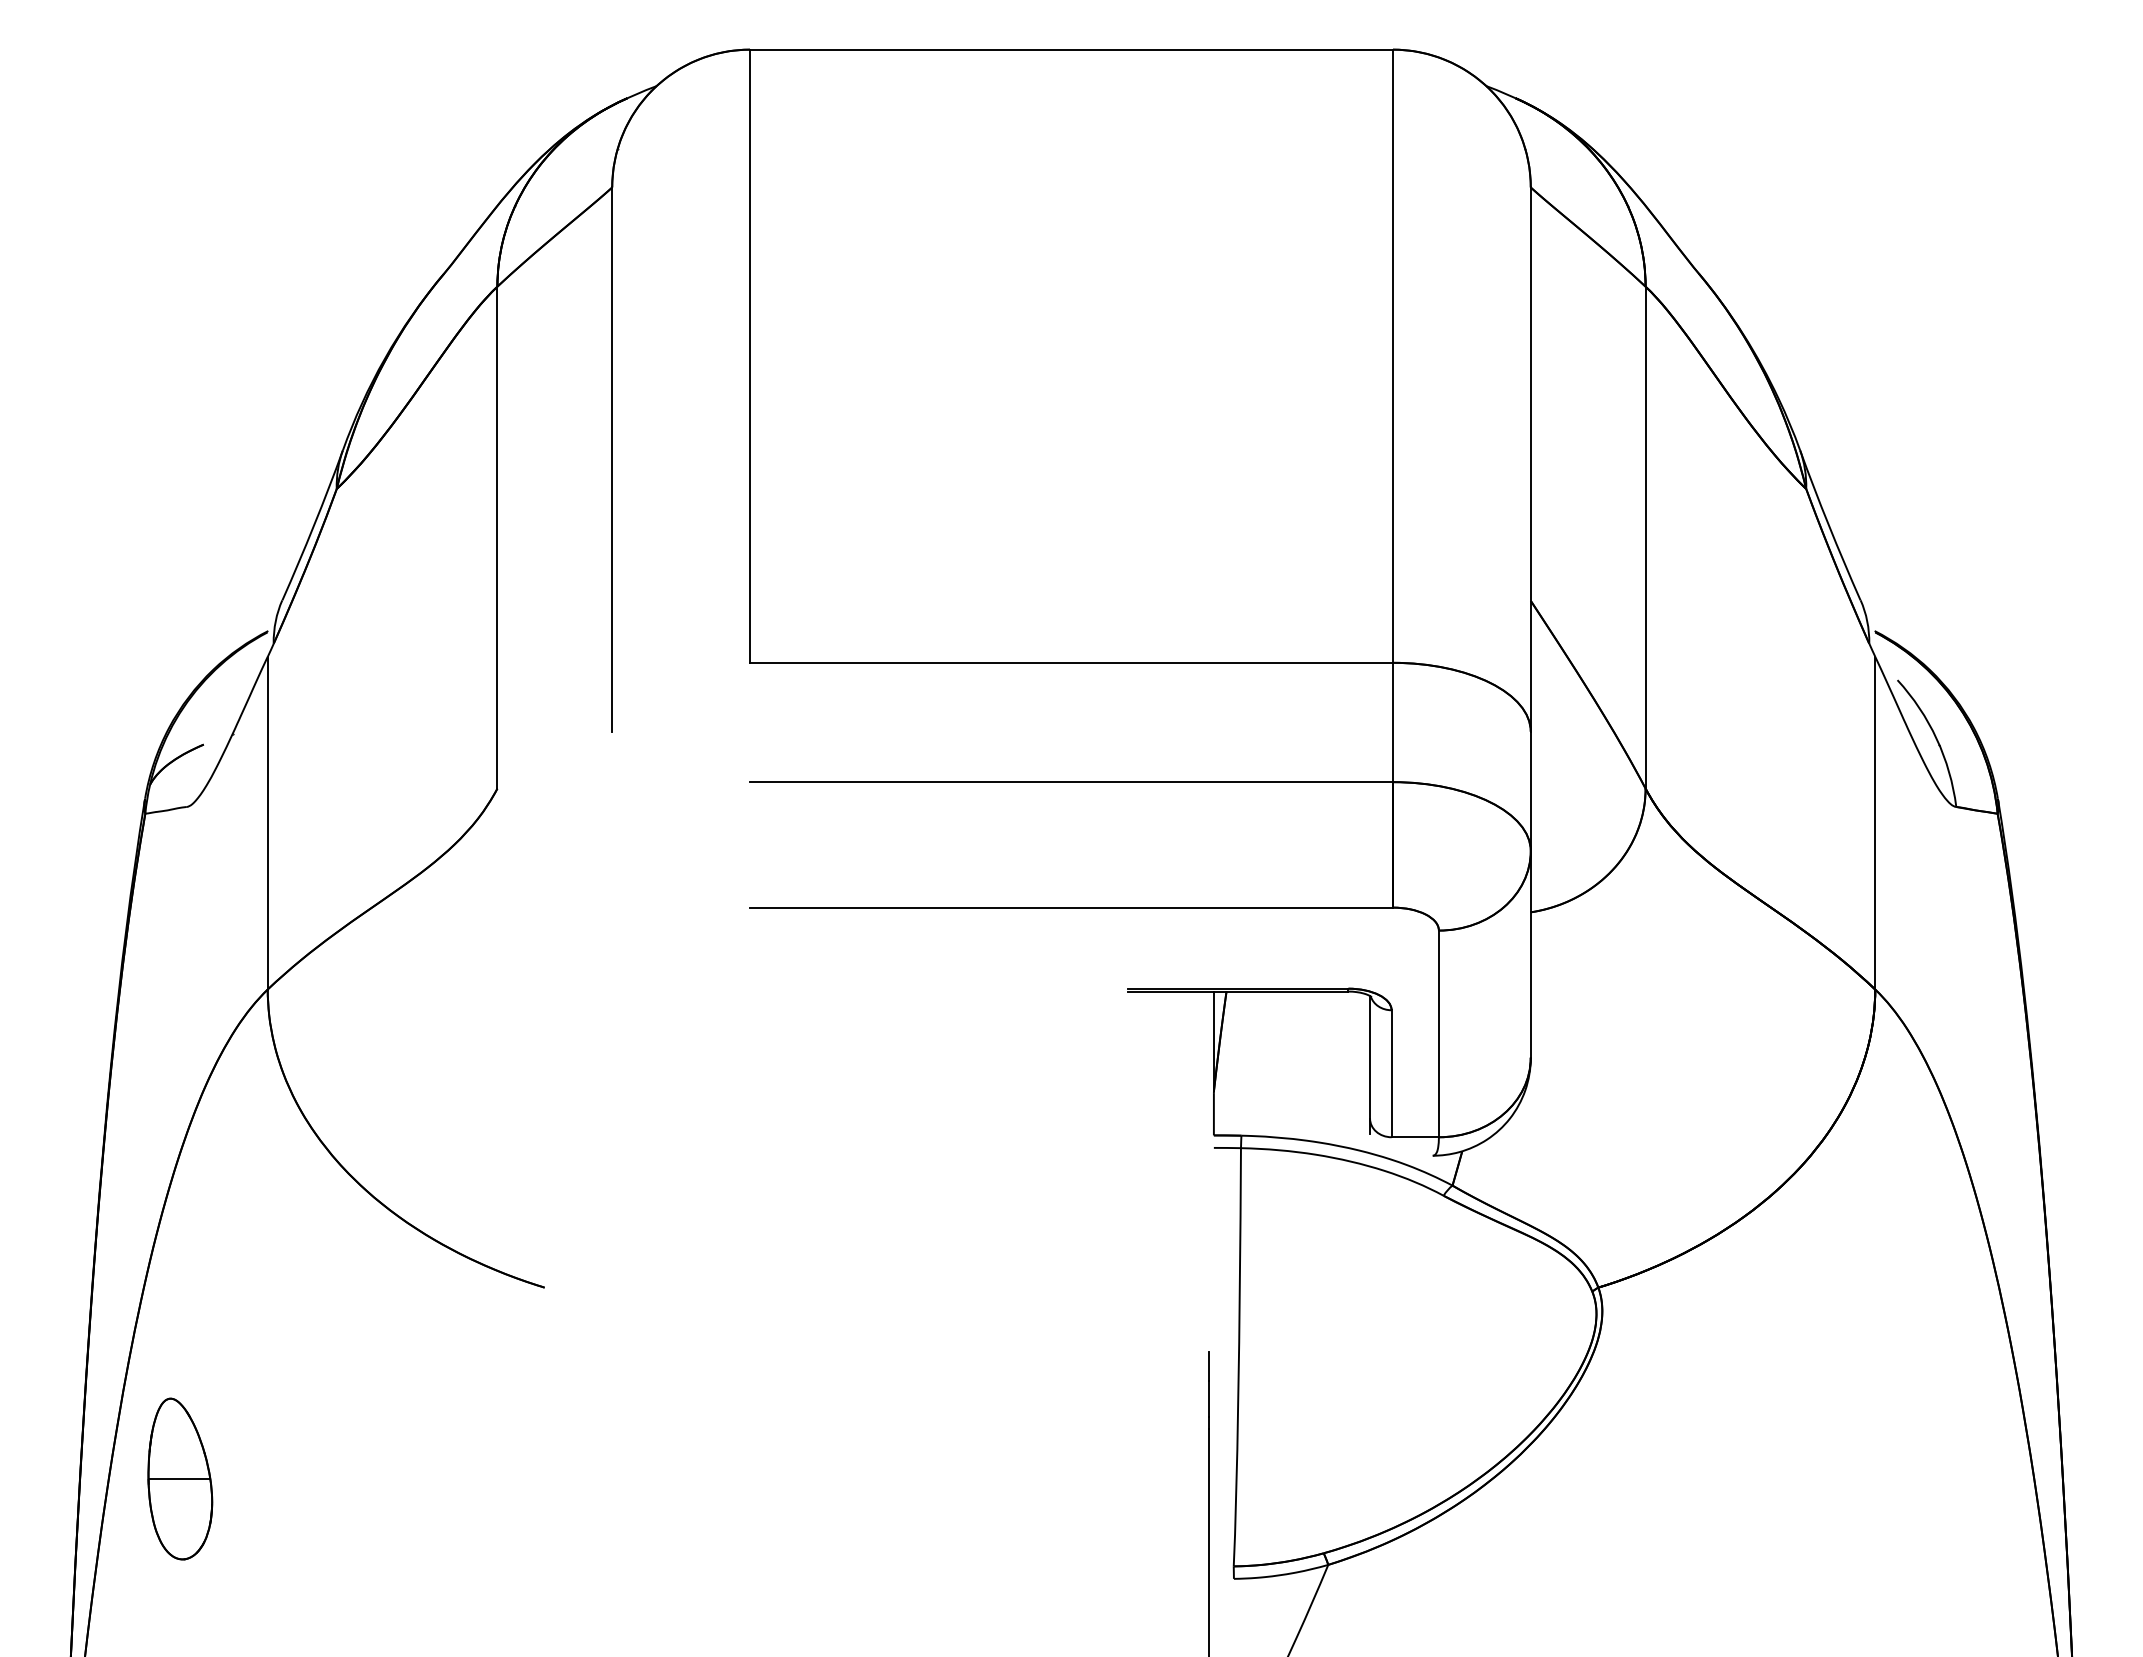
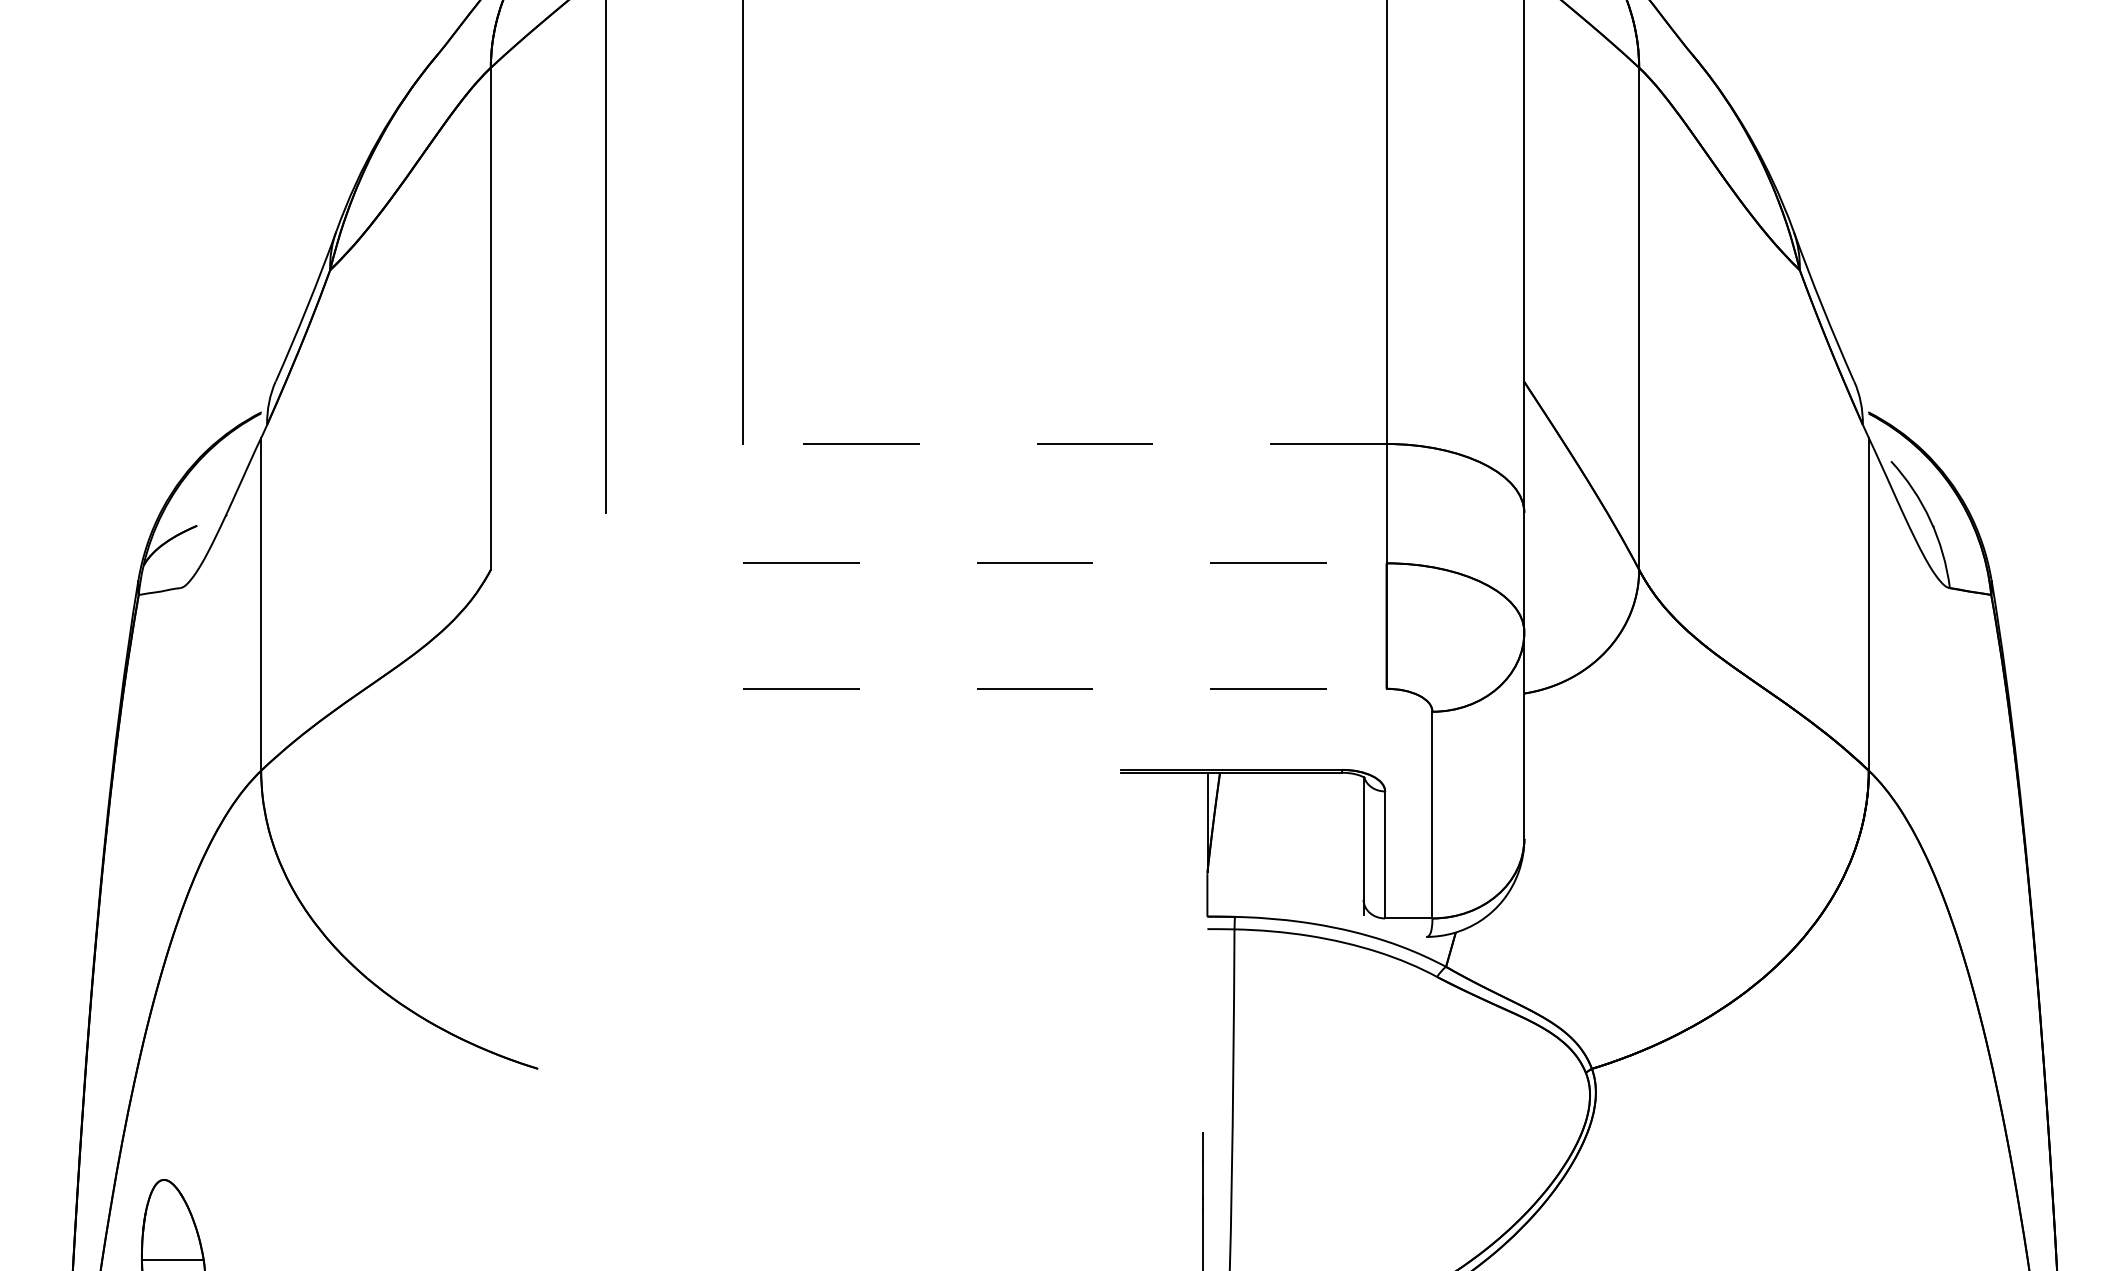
line: (1071, 662) -> (1065, 443), solid -> dashed
line: (1072, 782) -> (1066, 563), solid -> dashed
line: (1072, 907) -> (1066, 688), solid -> dashed

